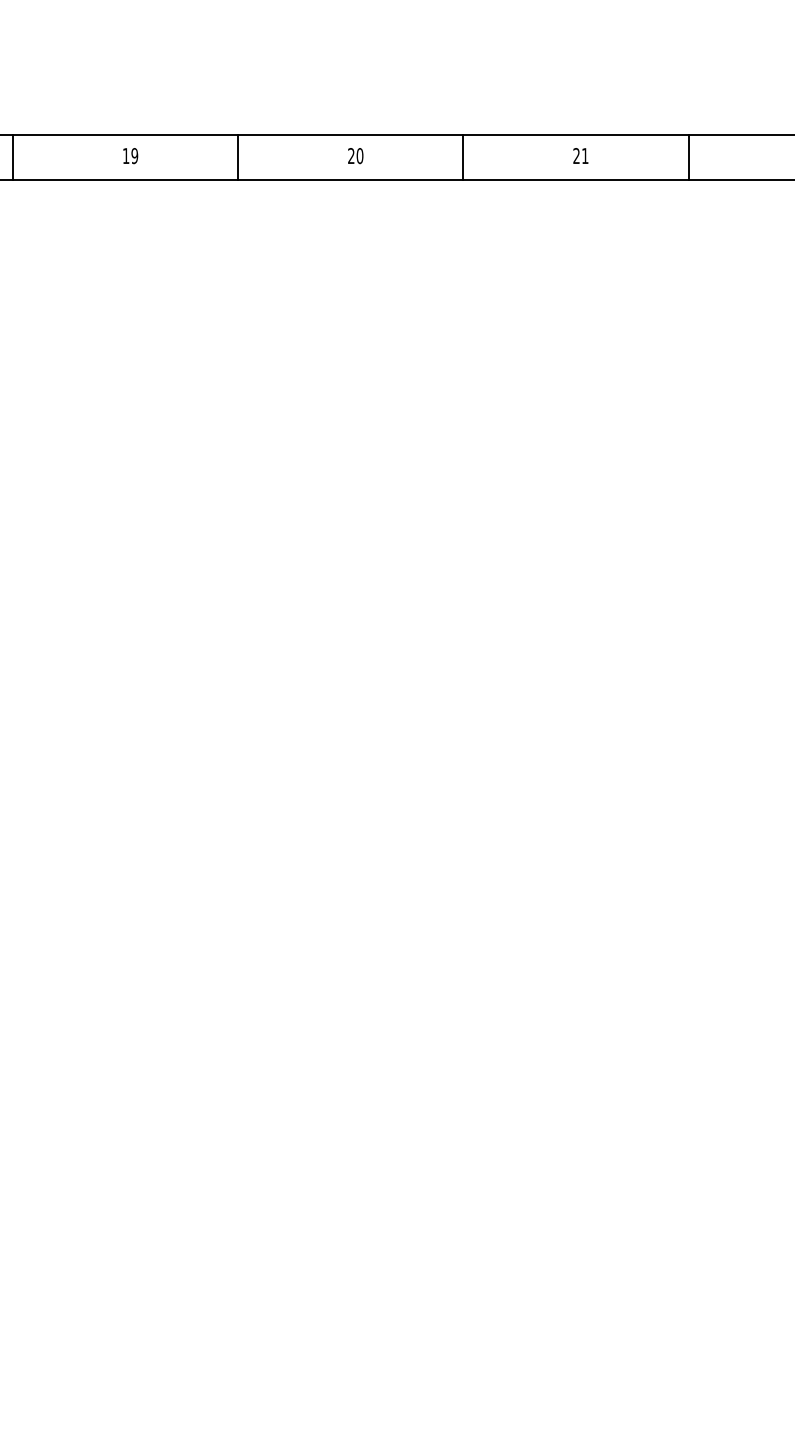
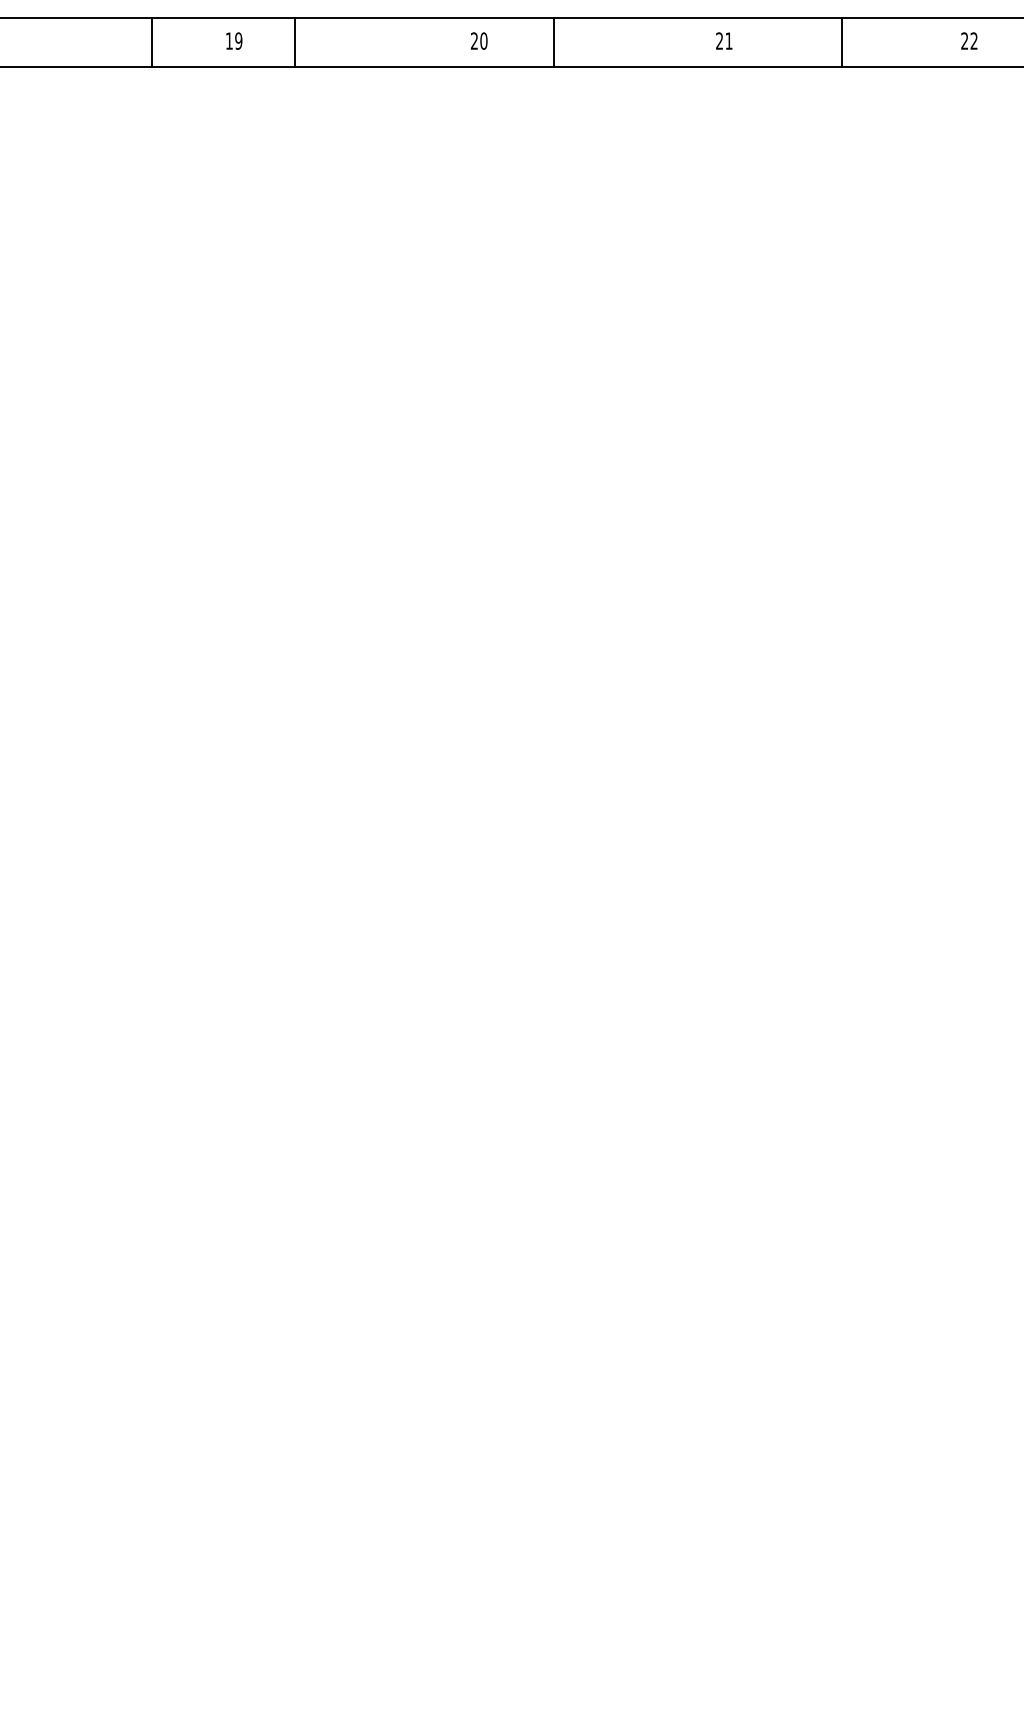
line: (13, 157) -> (152, 42), moved
line: (238, 157) -> (295, 42), moved
line: (463, 157) -> (554, 42), moved

